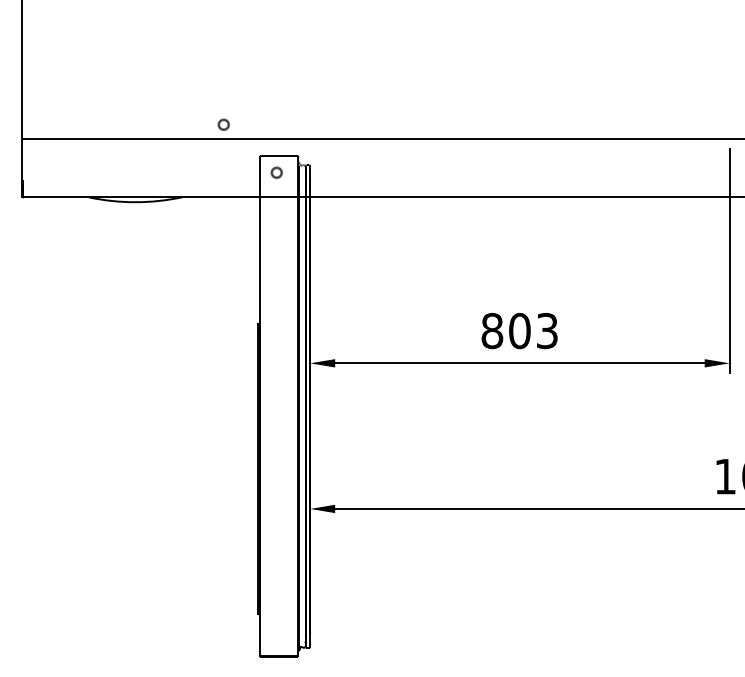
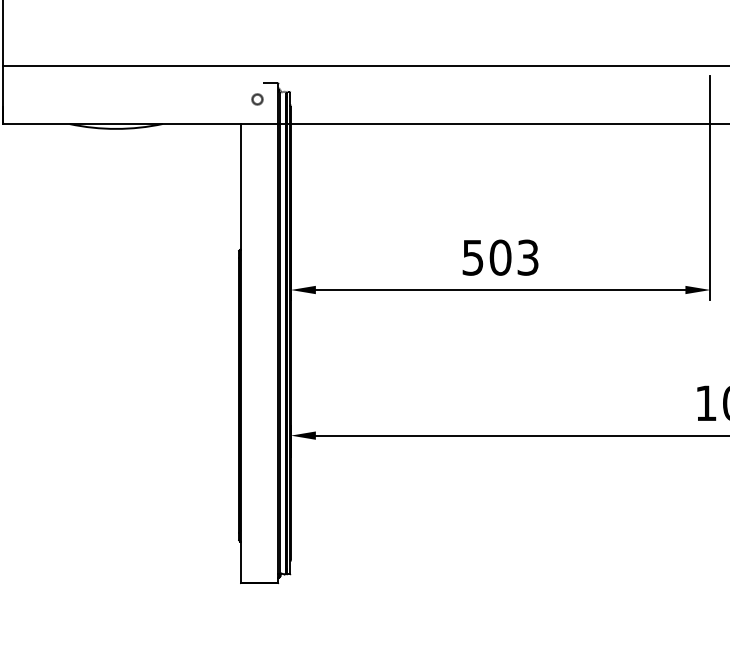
circle: (223, 124) -> (204, 51), removed
text: (492, 330) -> (473, 257), 803 -> 503

